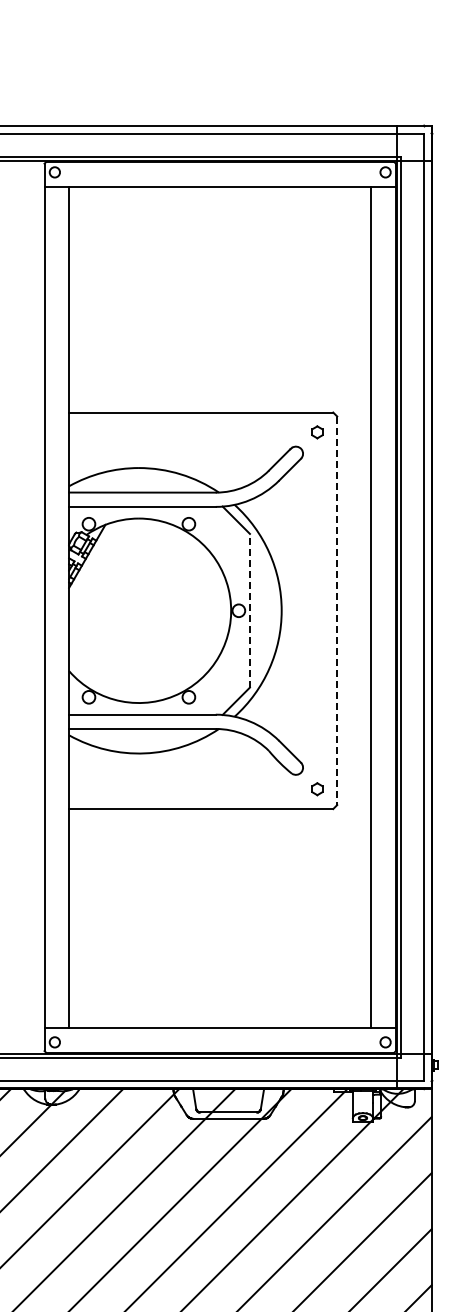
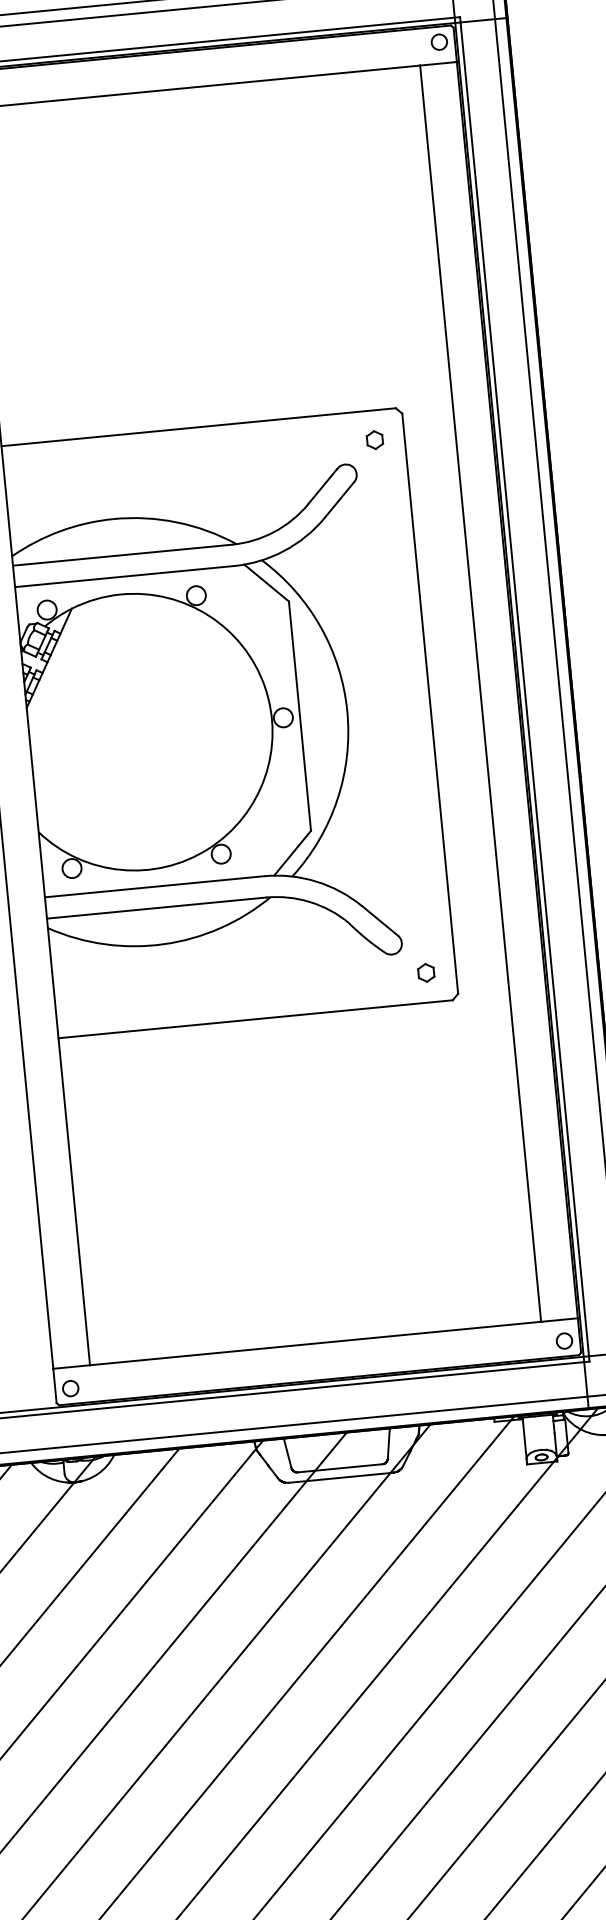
line: (249, 610) -> (299, 715), dashed -> solid
line: (337, 611) -> (430, 704), dashed -> solid

